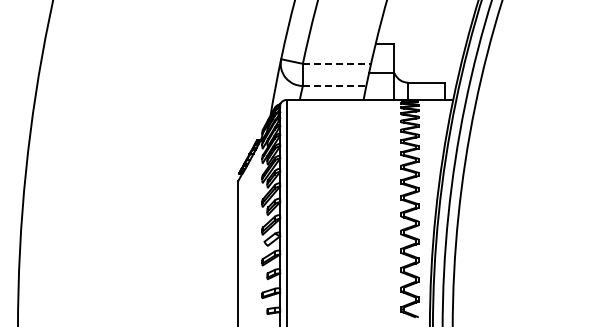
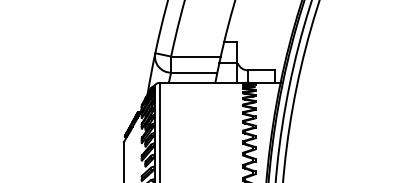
line: (337, 63) -> (196, 56), dashed -> solid
line: (334, 85) -> (194, 72), dashed -> solid

